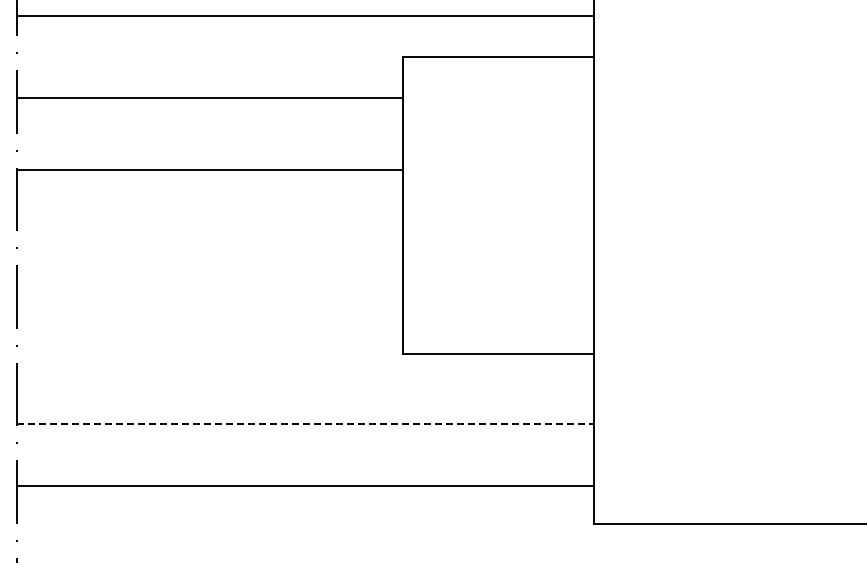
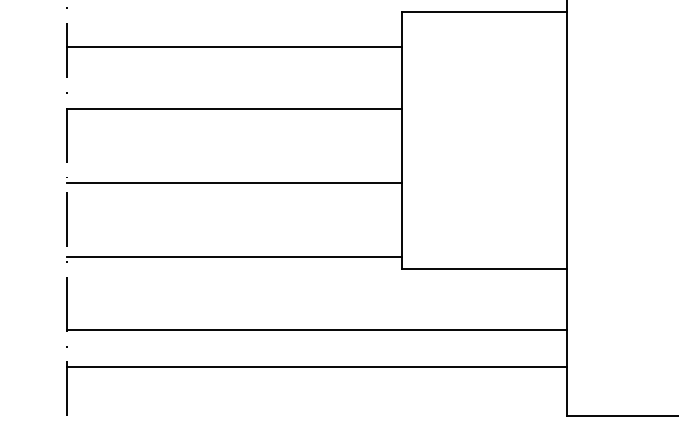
line: (209, 254) -> (233, 182), added
line: (209, 339) -> (233, 256), added
line: (305, 424) -> (317, 330), dashed -> solid
line: (305, 485) -> (317, 366), moved

